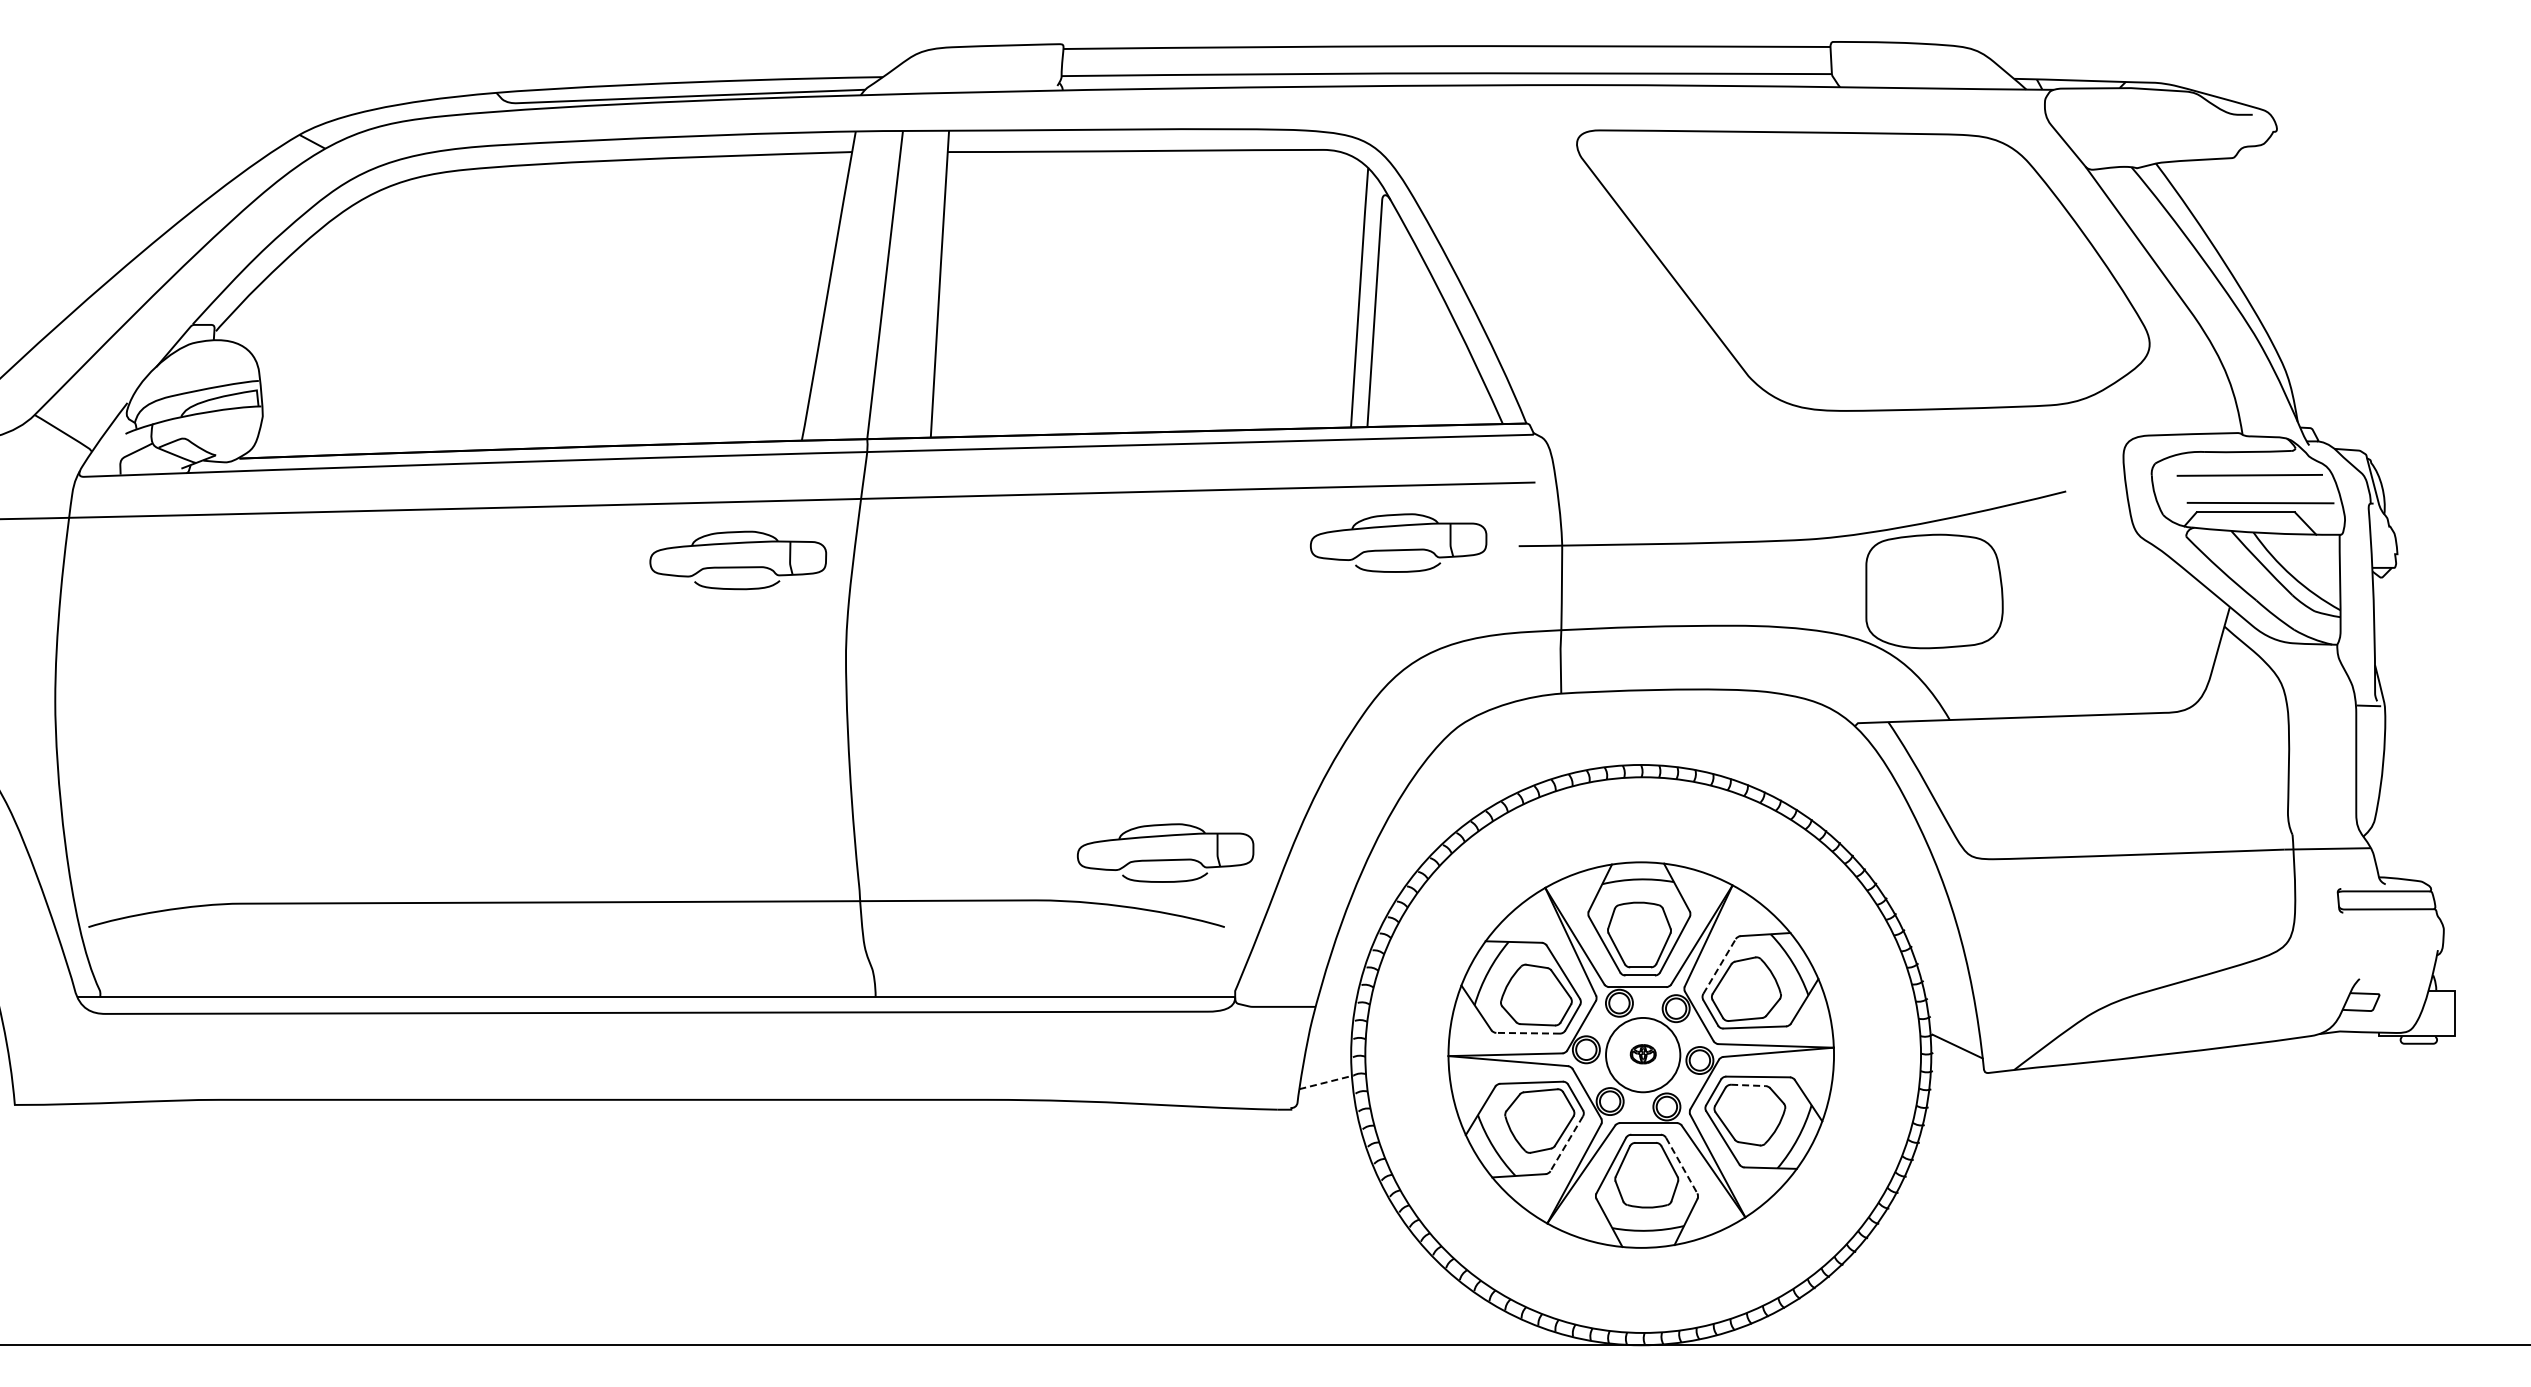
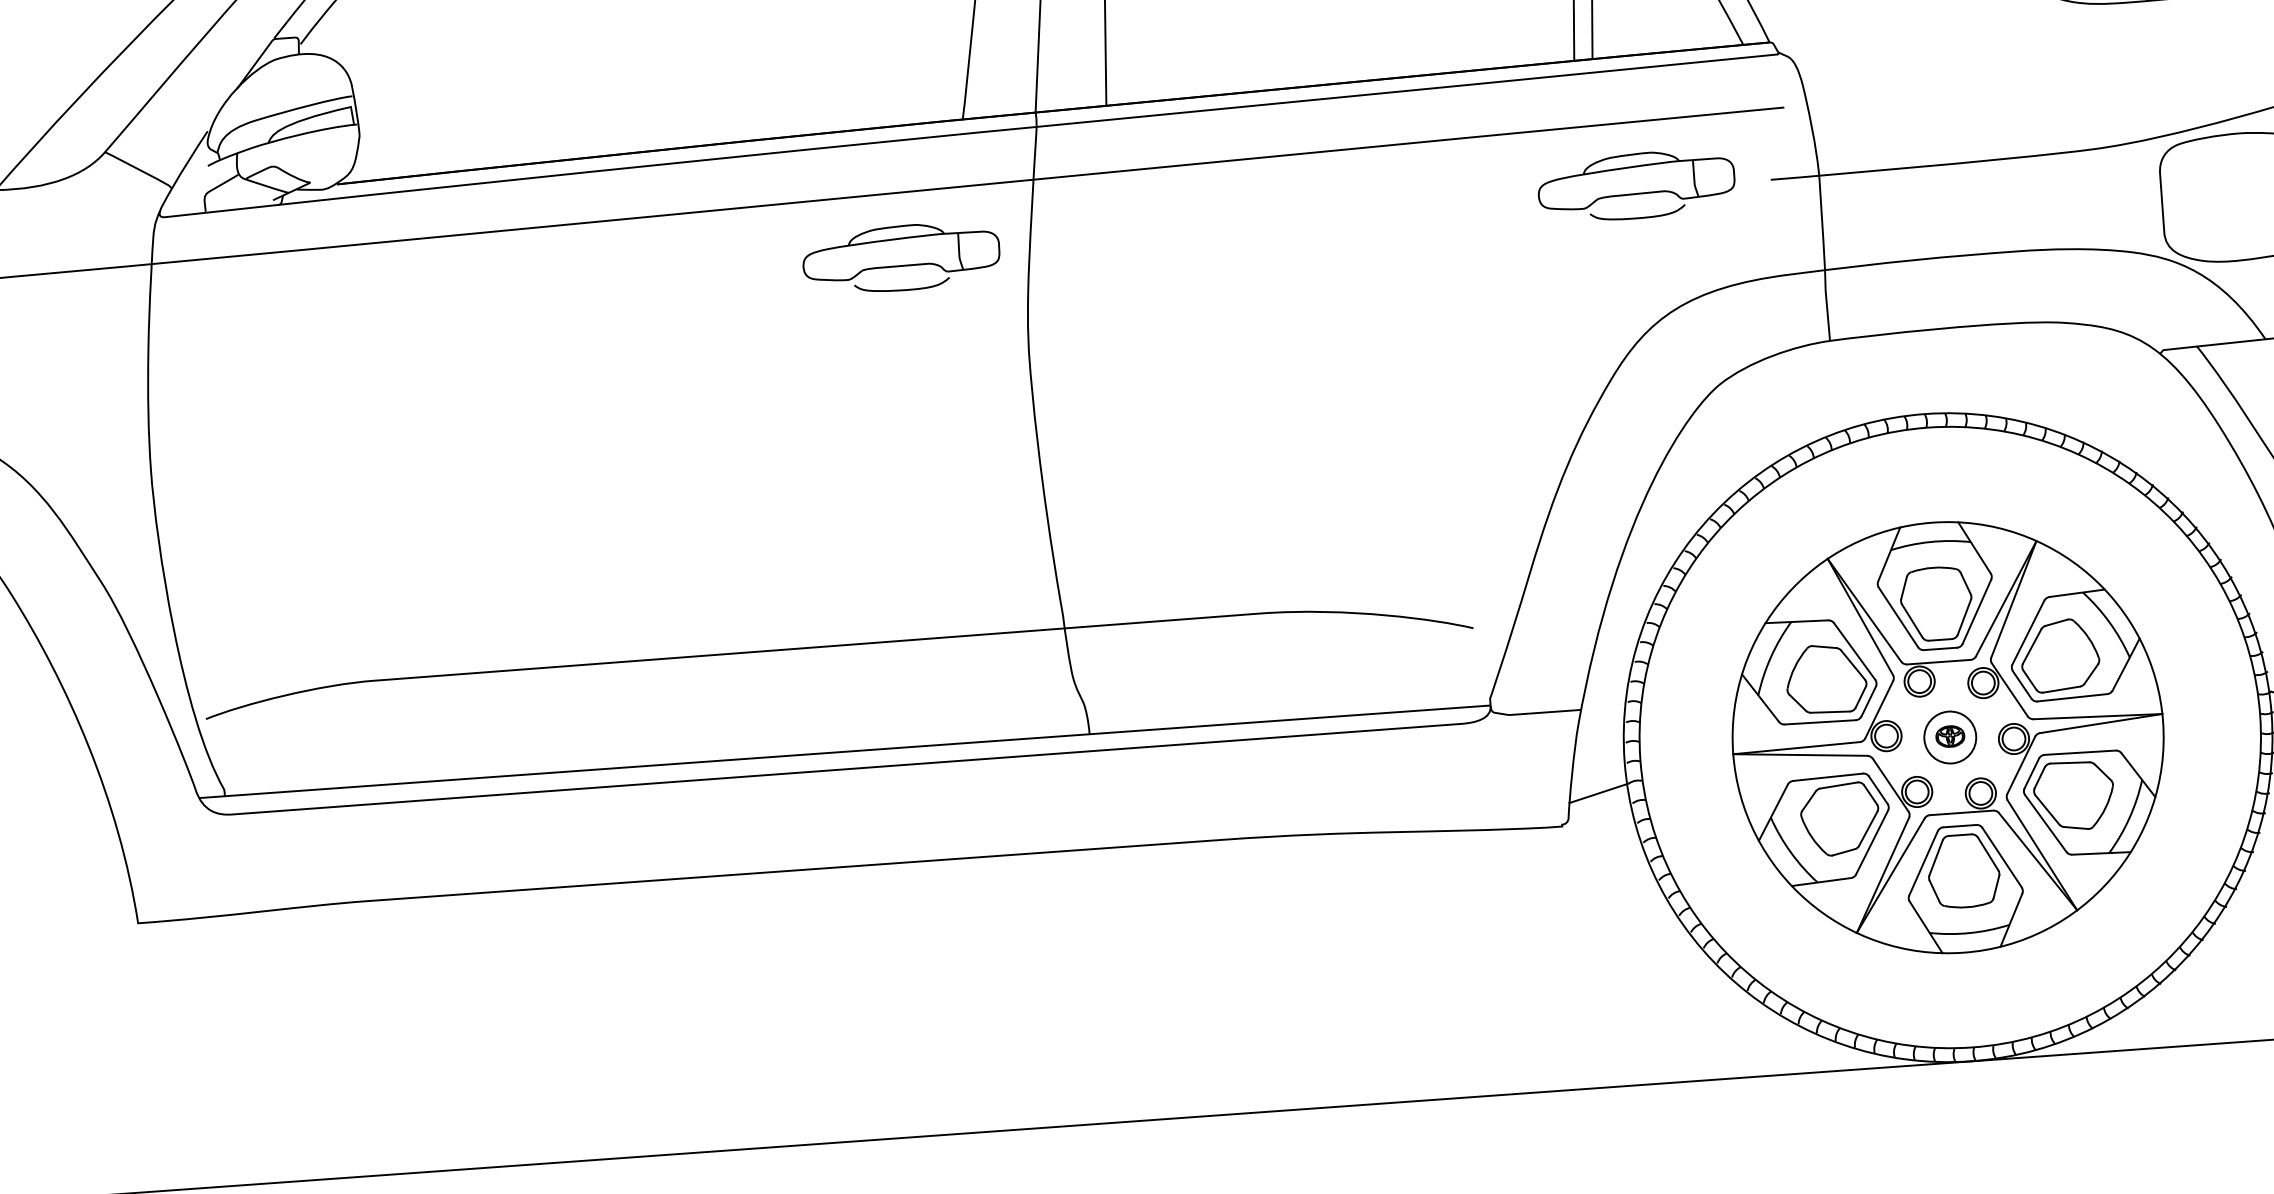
part: (1165, 852) -> (1401, 549), removed
line: (1719, 966) -> (2028, 632), dashed -> solid
line: (1528, 1033) -> (1820, 722), dashed -> solid
circle: (1642, 1054) -> (1949, 736), size x0.62
line: (1326, 1082) -> (1599, 793), dashed -> solid
line: (1748, 1085) -> (2070, 762), dashed -> solid
line: (1566, 1143) -> (1871, 842), dashed -> solid
line: (1681, 1165) -> (2001, 857), dashed -> solid

